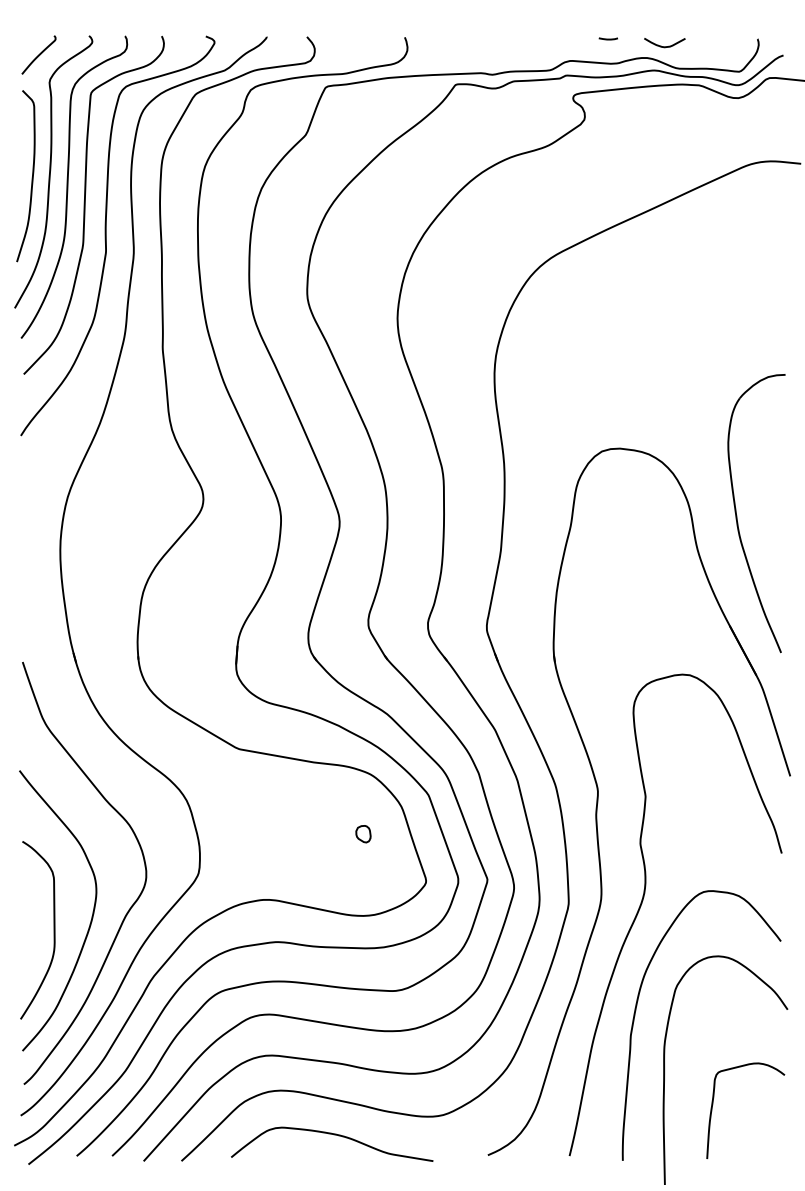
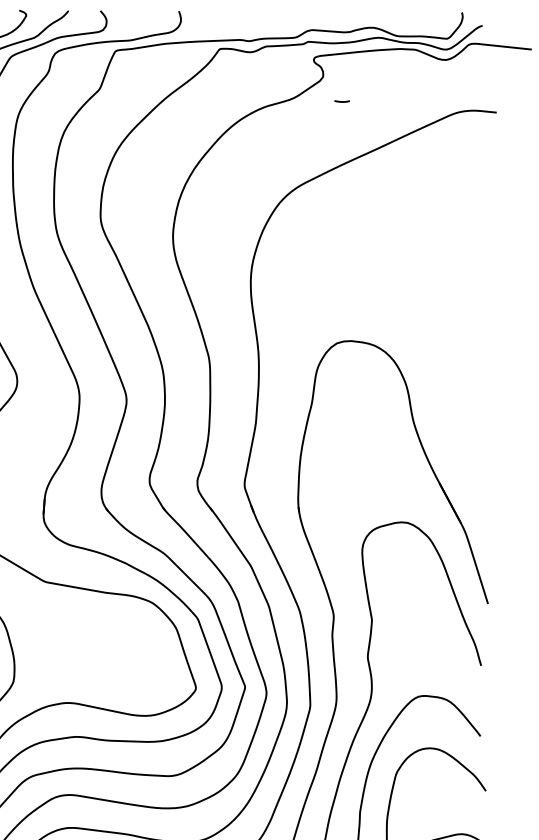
line: (607, 38) -> (341, 101), moved
curve: (664, 46) -> (387, 18), removed
part: (737, 515) -> (445, 394), removed
part: (363, 834) -> (145, 650), removed

